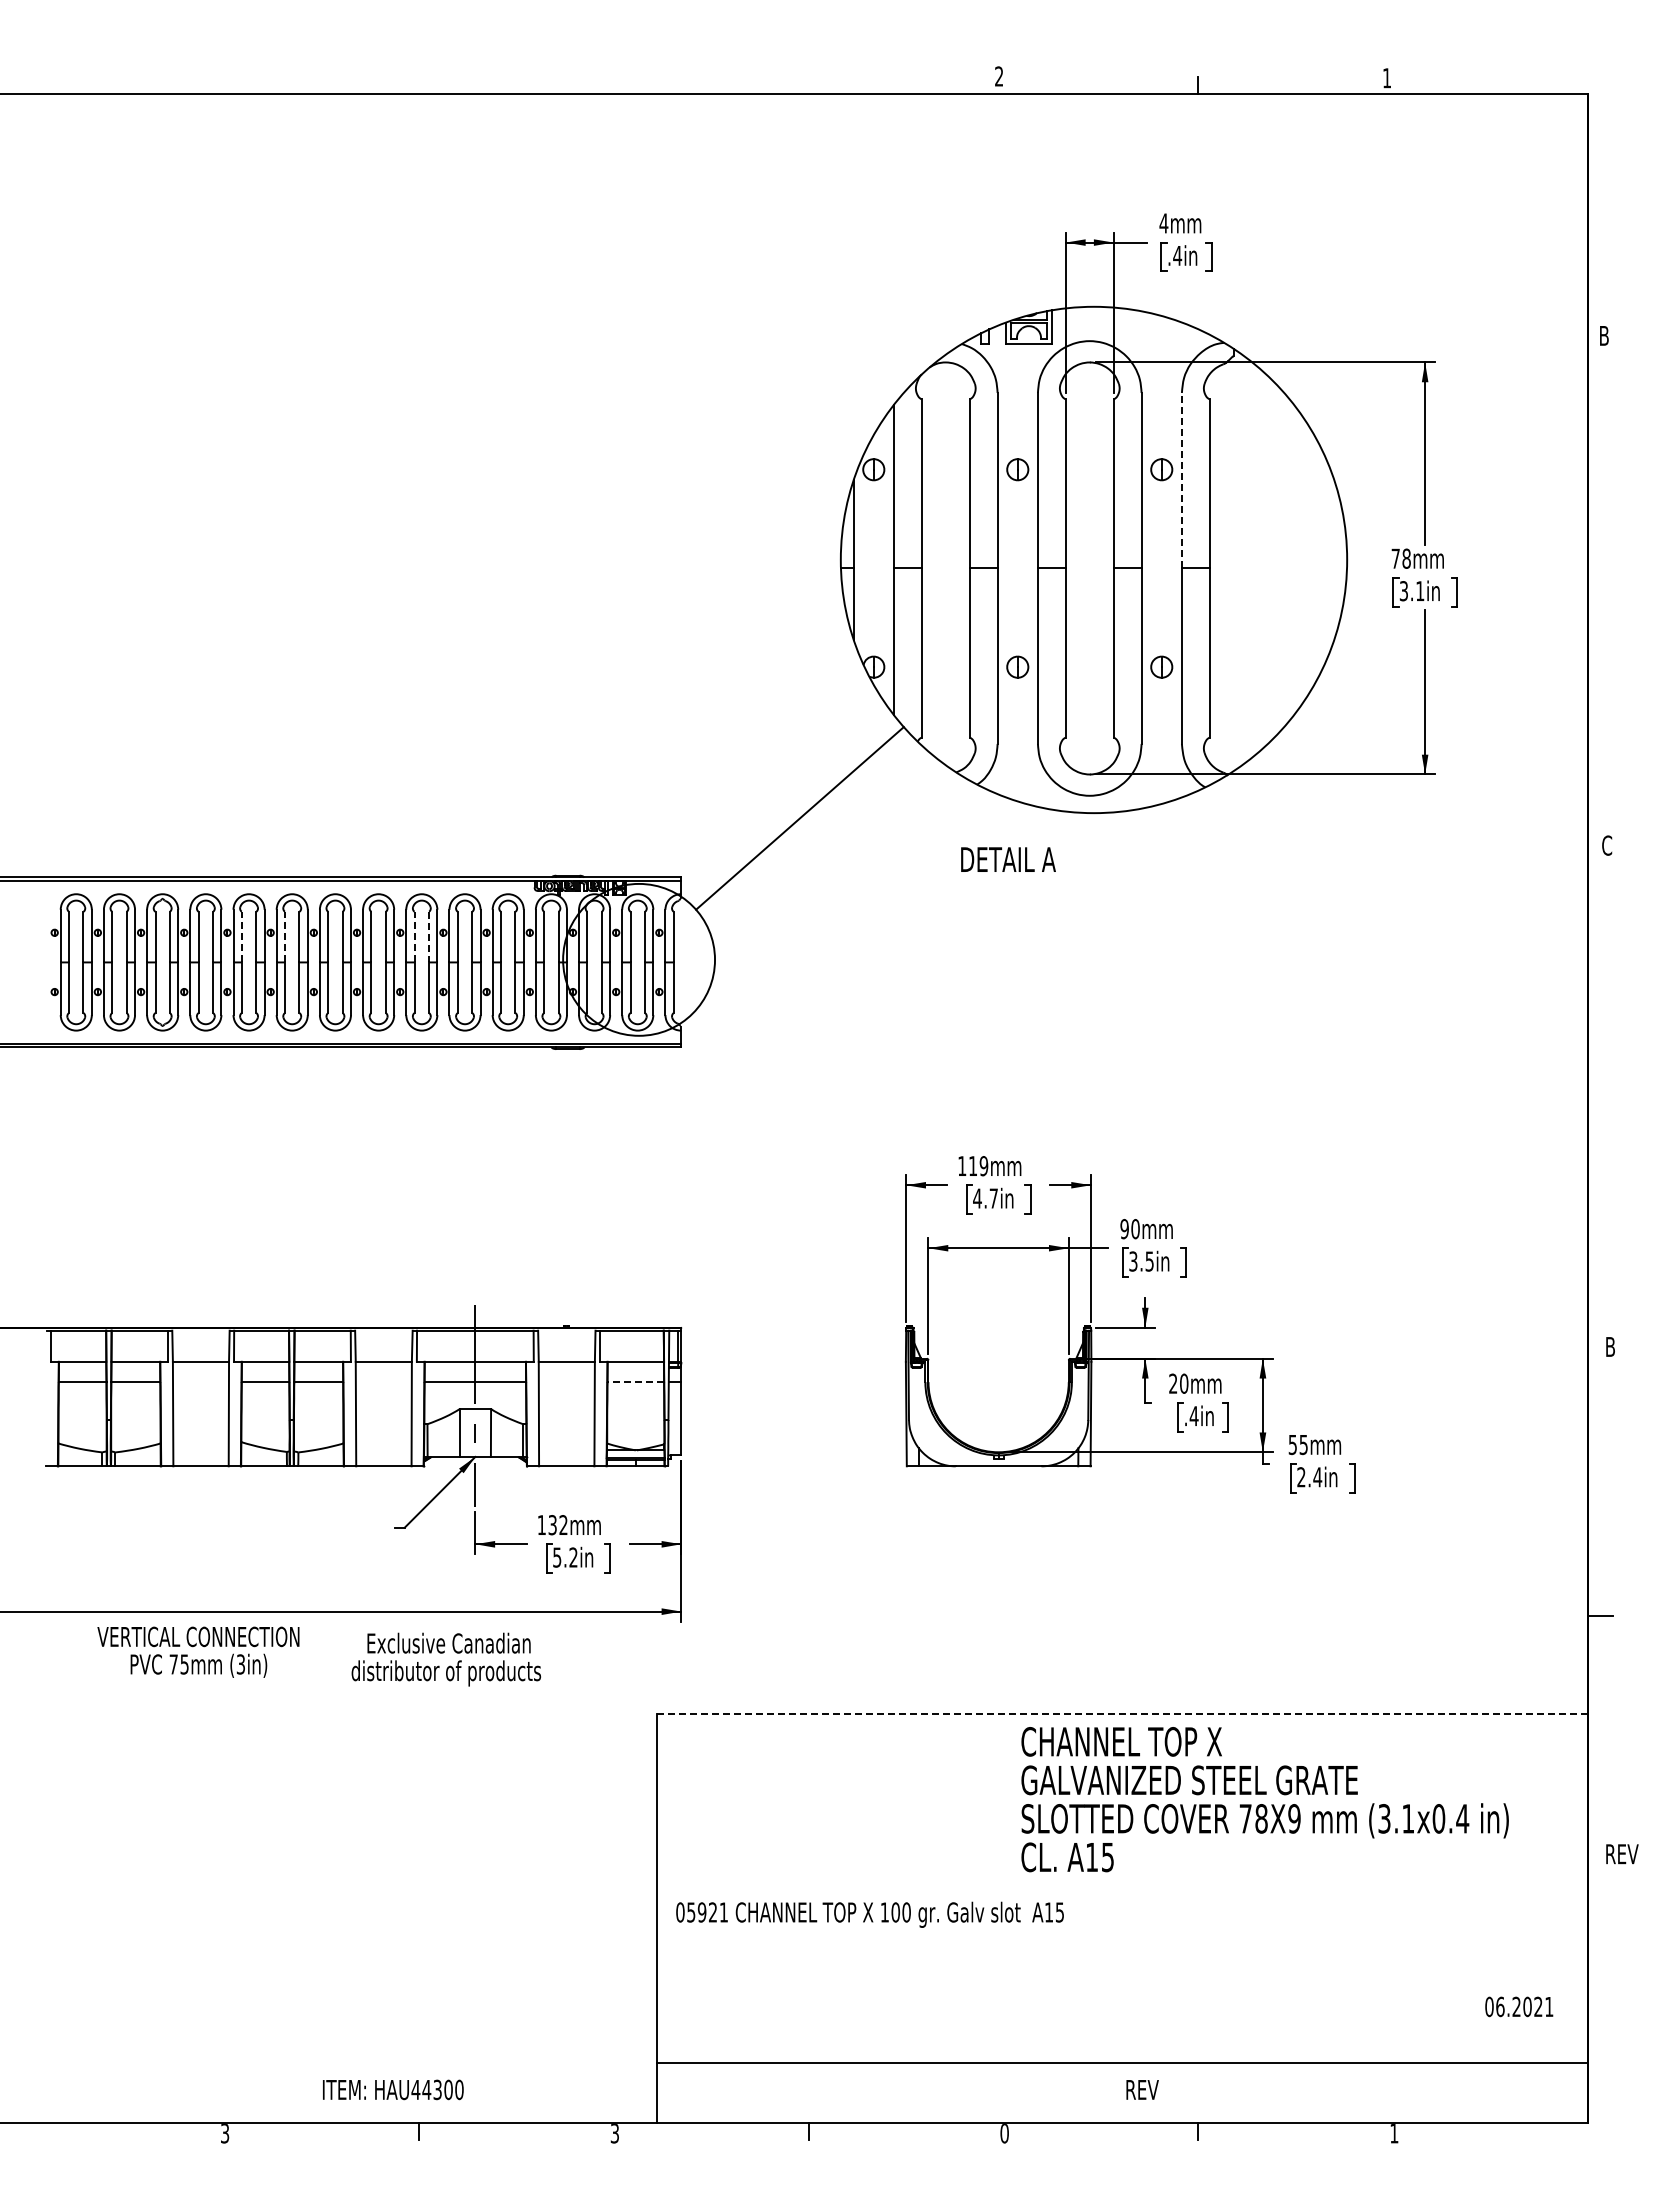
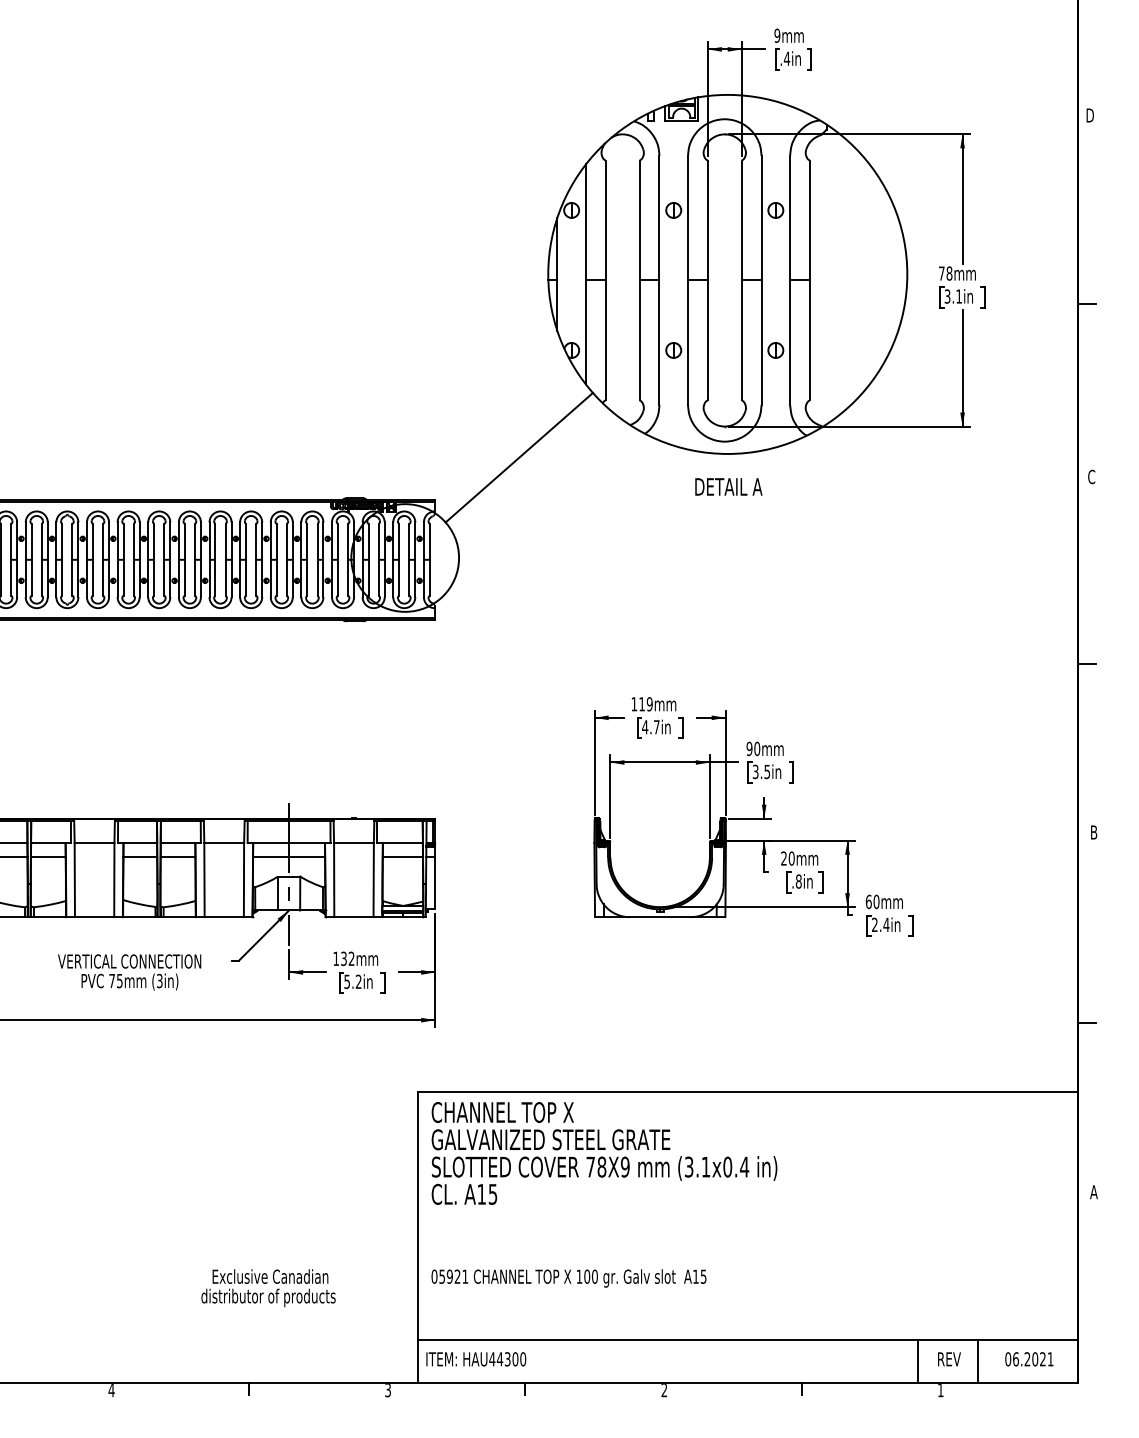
text: (1163, 223) -> (777, 35), 4mm -> 9mm
text: (1605, 335) -> (1090, 115), B -> D
line: (1181, 480) -> (789, 218), dashed -> solid
line: (1600, 601) -> (1086, 303), added
text: (1008, 859) -> (728, 486), moved
line: (241, 936) -> (123, 541), dashed -> solid
line: (285, 936) -> (154, 541), dashed -> solid
line: (414, 936) -> (245, 541), dashed -> solid
line: (429, 937) -> (256, 542), dashed -> solid
line: (1600, 1109) -> (1086, 664), added
line: (635, 1382) -> (402, 857), dashed -> solid
text: (1193, 1416) -> (798, 881), .4in -> .8in
text: (1298, 1444) -> (872, 901), 55mm -> 60mm
text: (198, 1651) -> (129, 971), moved
text: (445, 1659) -> (267, 1288), moved
line: (1122, 1713) -> (748, 1092), dashed -> solid
text: (1264, 1799) -> (604, 1153), moved
text: (1621, 1854) -> (1101, 1192), REV -> A
text: (869, 1914) -> (568, 1278), moved
text: (1519, 2006) -> (1029, 1359), moved
text: (393, 2089) -> (476, 1359), moved
text: (1142, 2089) -> (949, 1359), moved
line: (1362, 2092) -> (918, 1361), added
line: (1447, 2092) -> (978, 1361), added
text: (224, 2133) -> (111, 1390), 3 -> 4
text: (1004, 2133) -> (664, 1390), 0 -> 2

